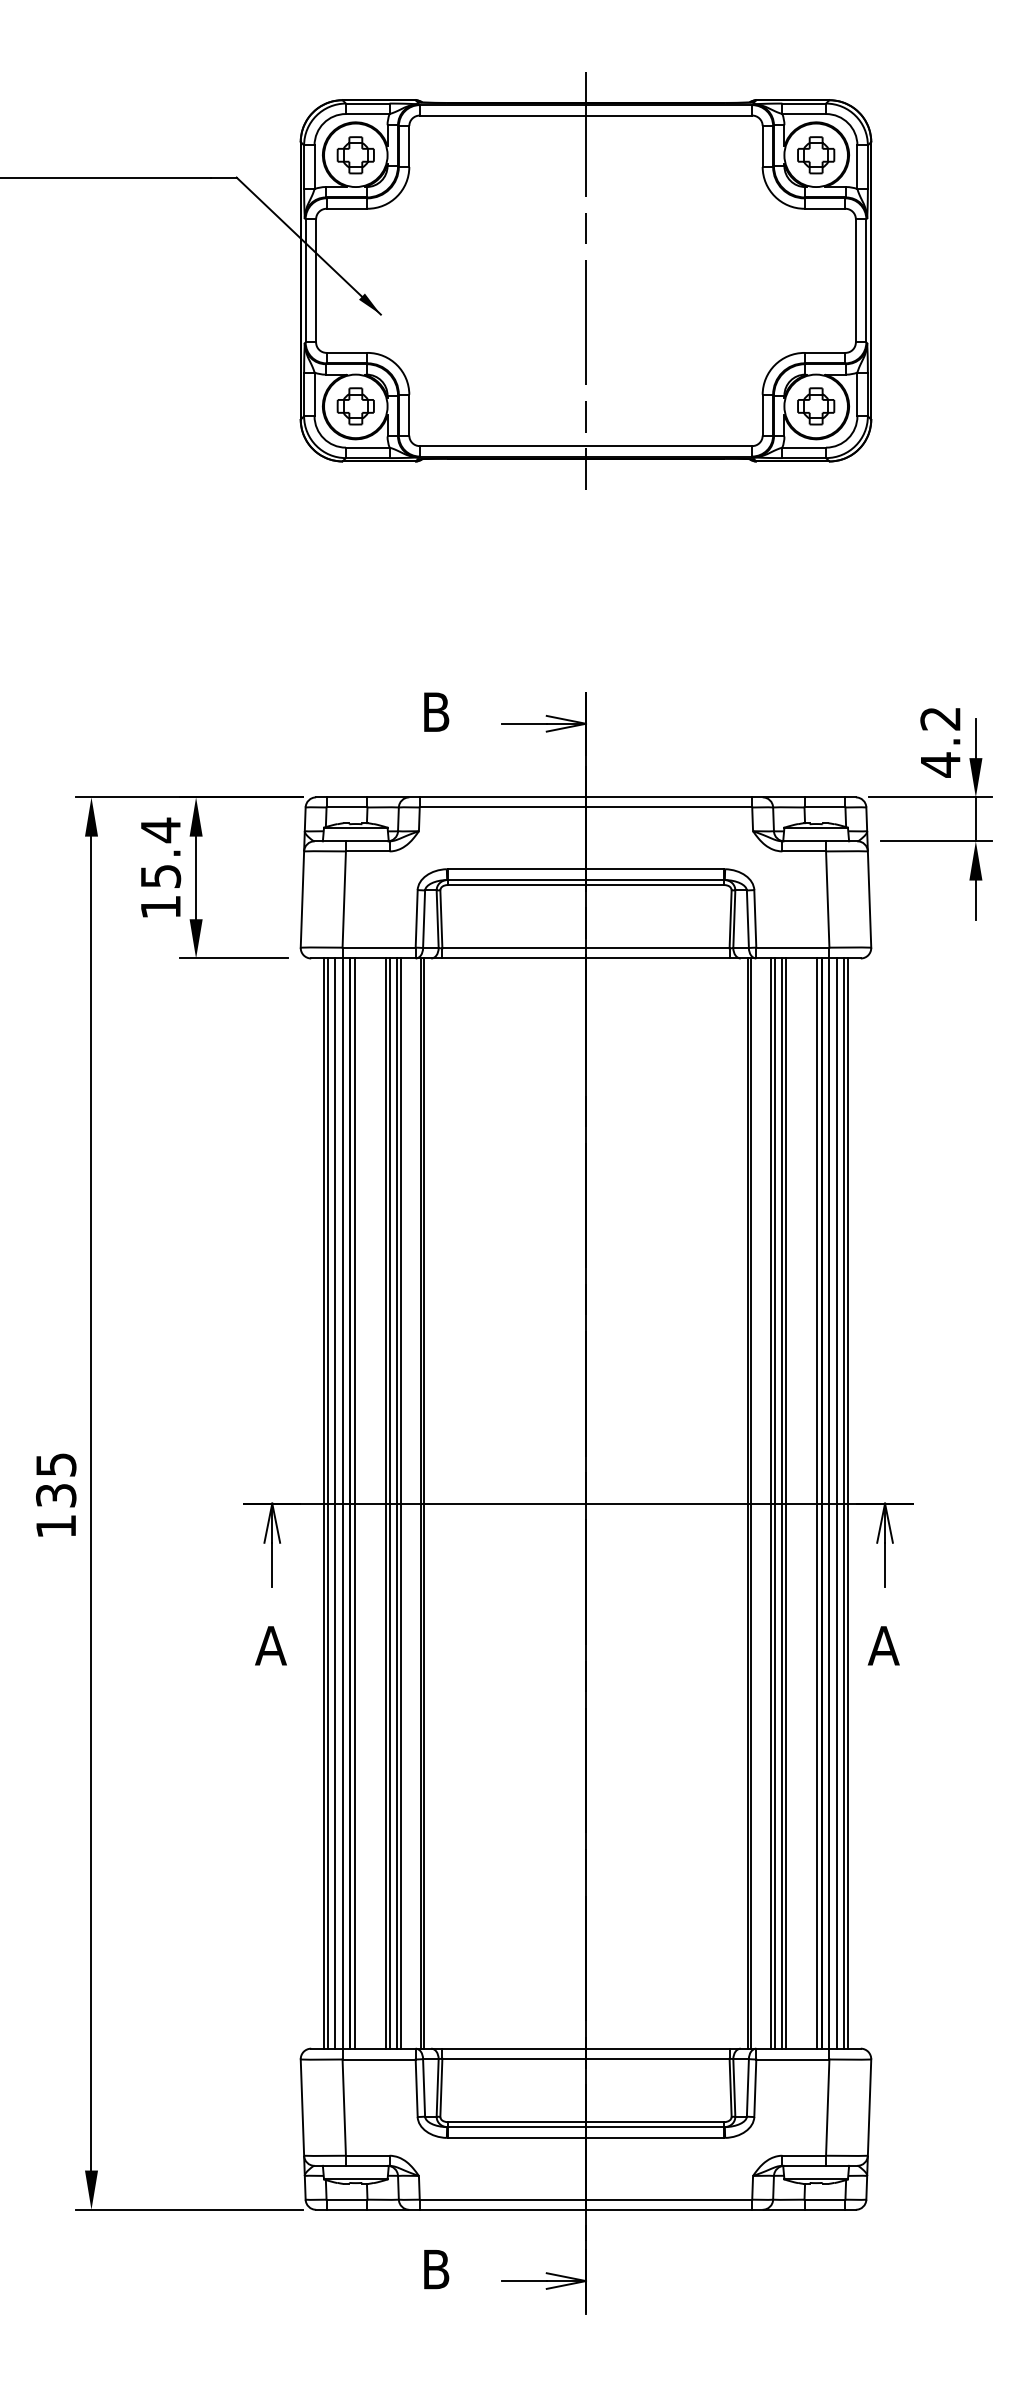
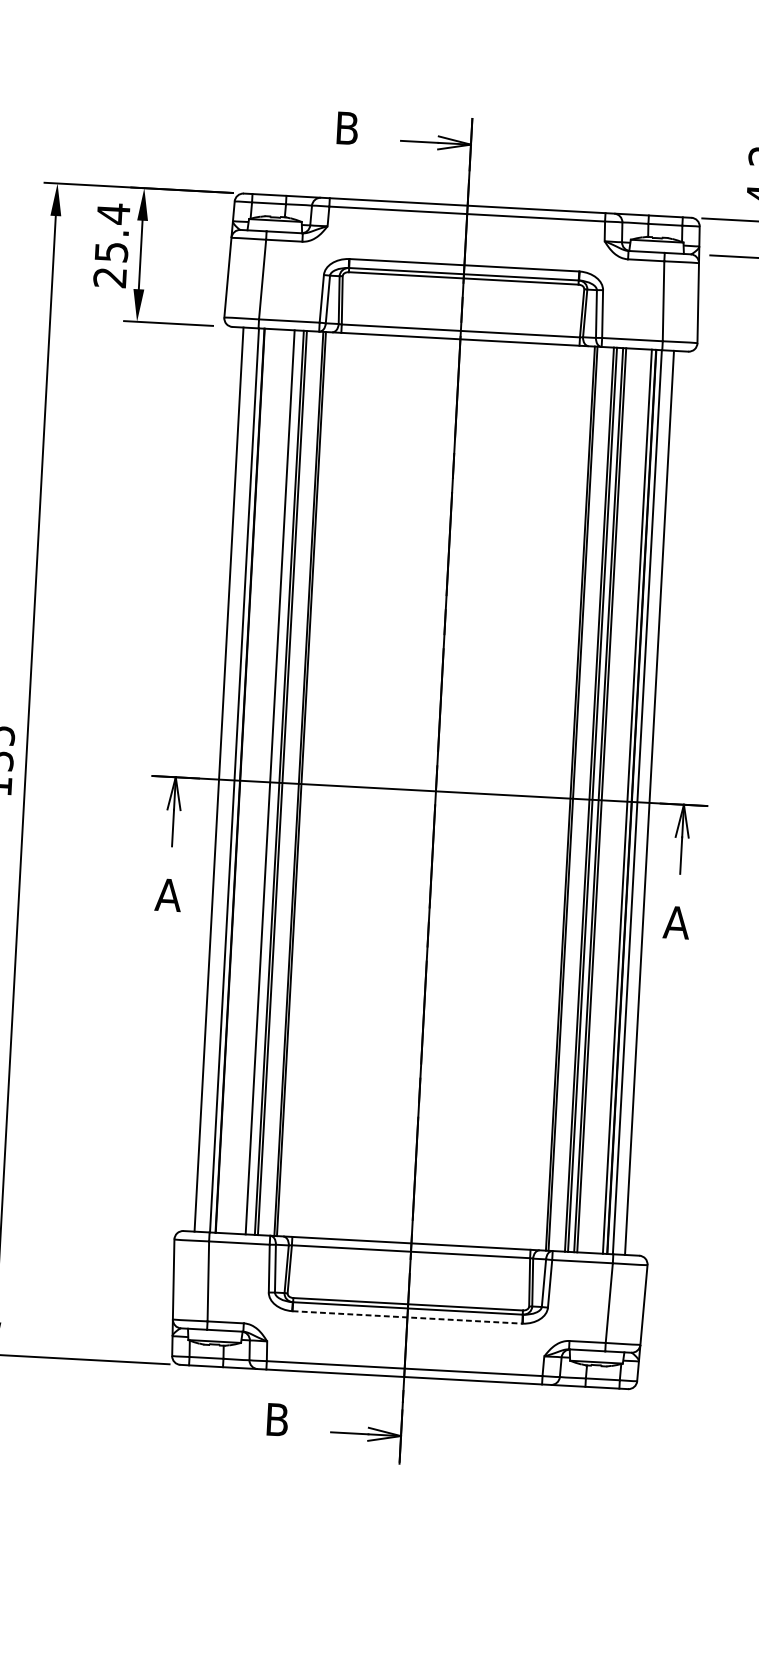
text: (160, 907) -> (109, 277), 15.4 -> 25.4
line: (328, 1503) -> (222, 779), removed
line: (334, 1503) -> (227, 779), removed
line: (355, 1503) -> (244, 780), removed
line: (389, 1503) -> (272, 782), removed
line: (837, 1503) -> (644, 802), removed
line: (847, 1503) -> (652, 803), removed
line: (586, 2137) -> (407, 1317), solid -> dashed

